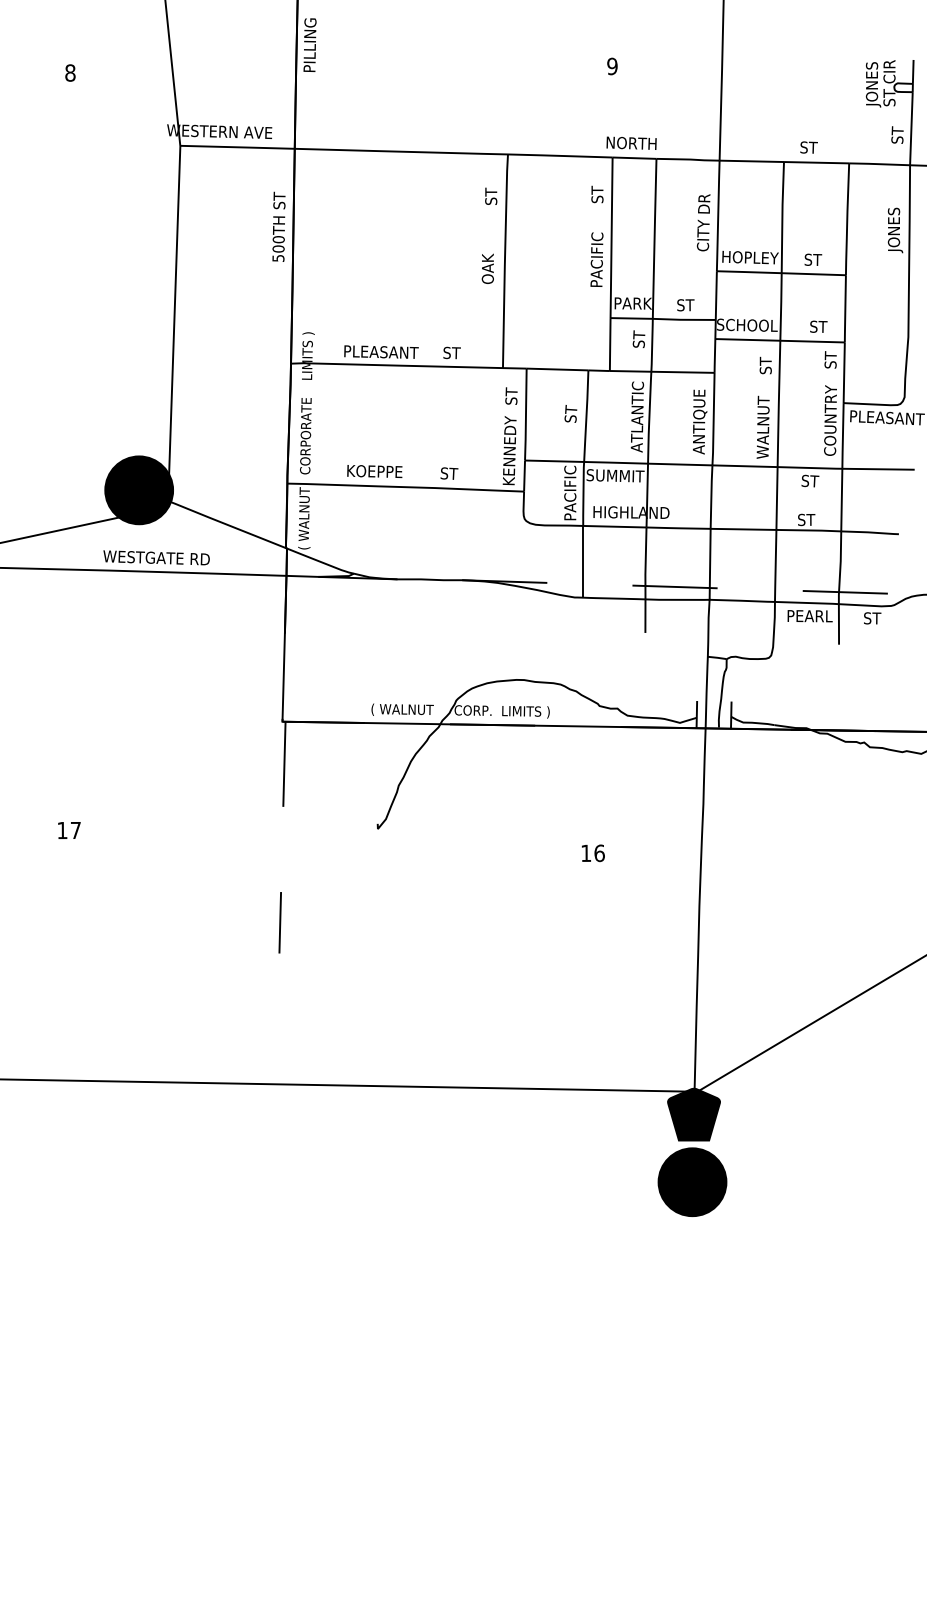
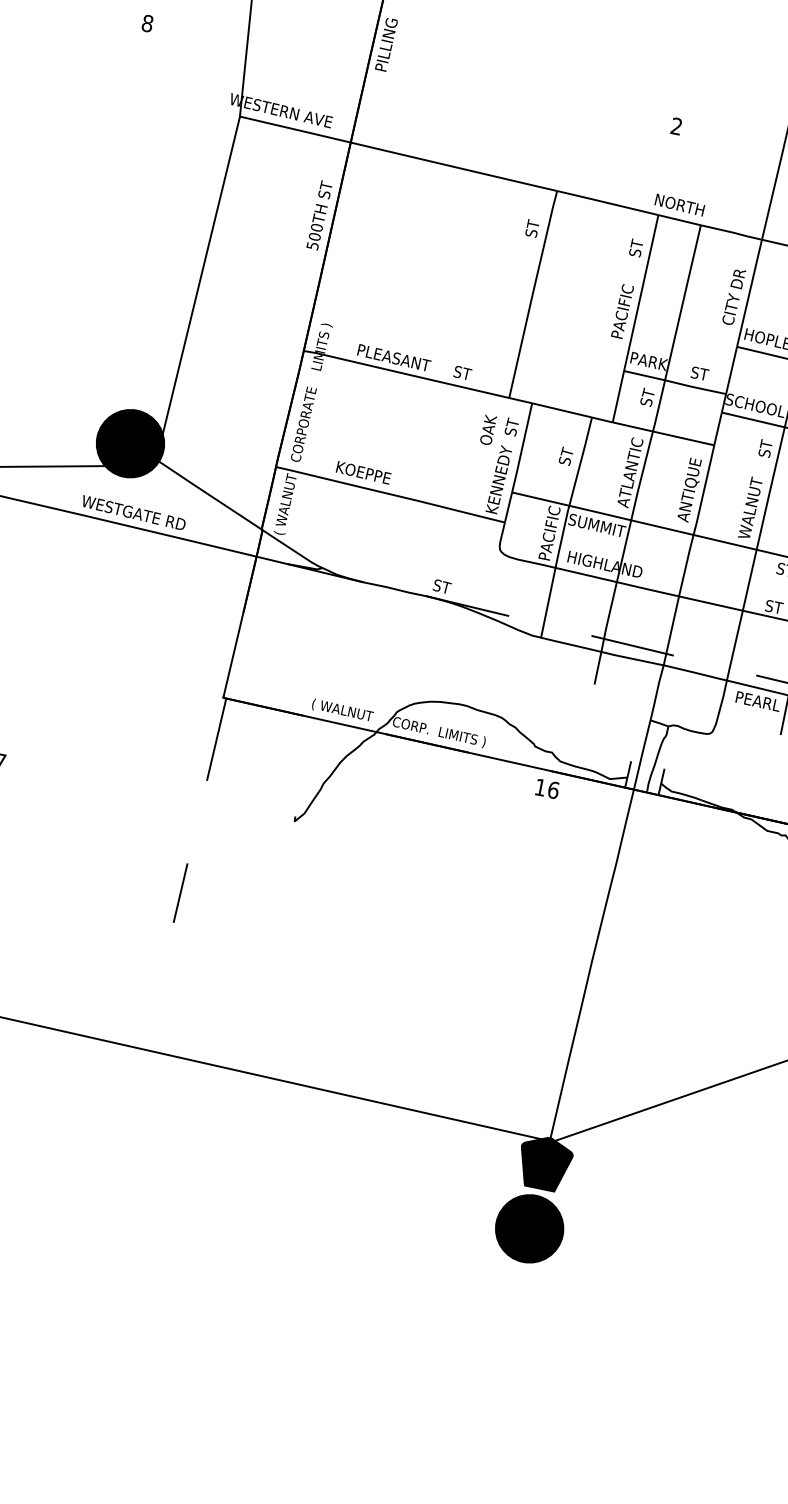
text: (612, 66) -> (676, 126), 9 -> 2
text: (487, 268) -> (488, 429), moved
text: (449, 473) -> (442, 586), moved
text: (593, 853) -> (547, 789), moved

